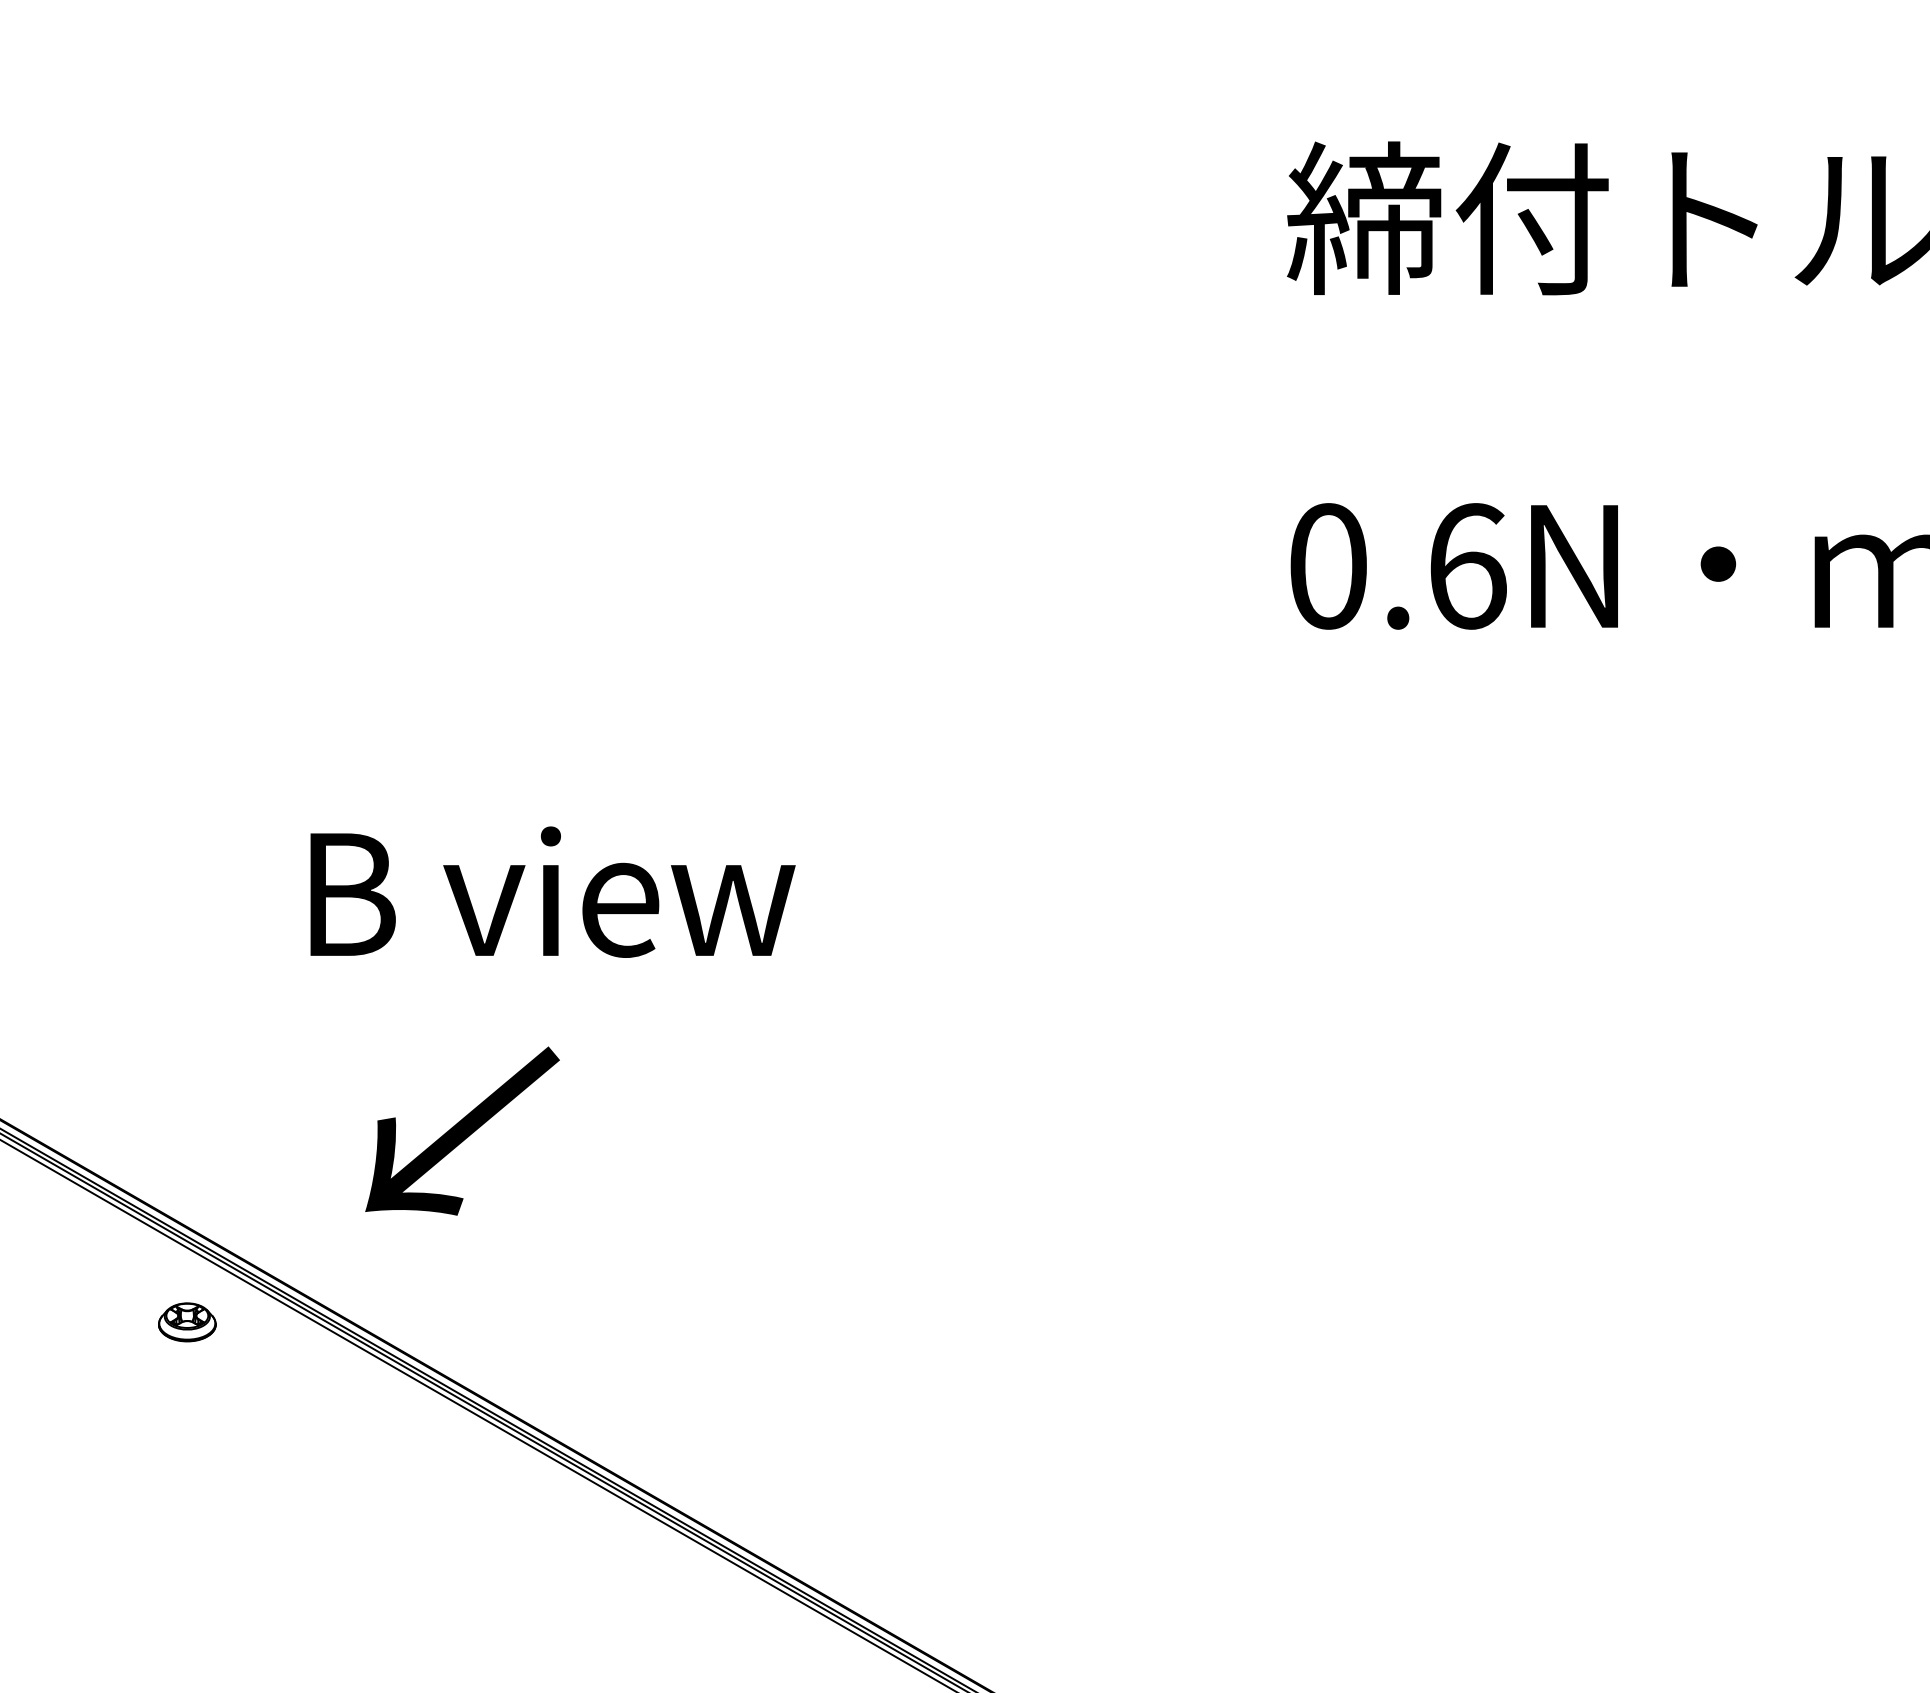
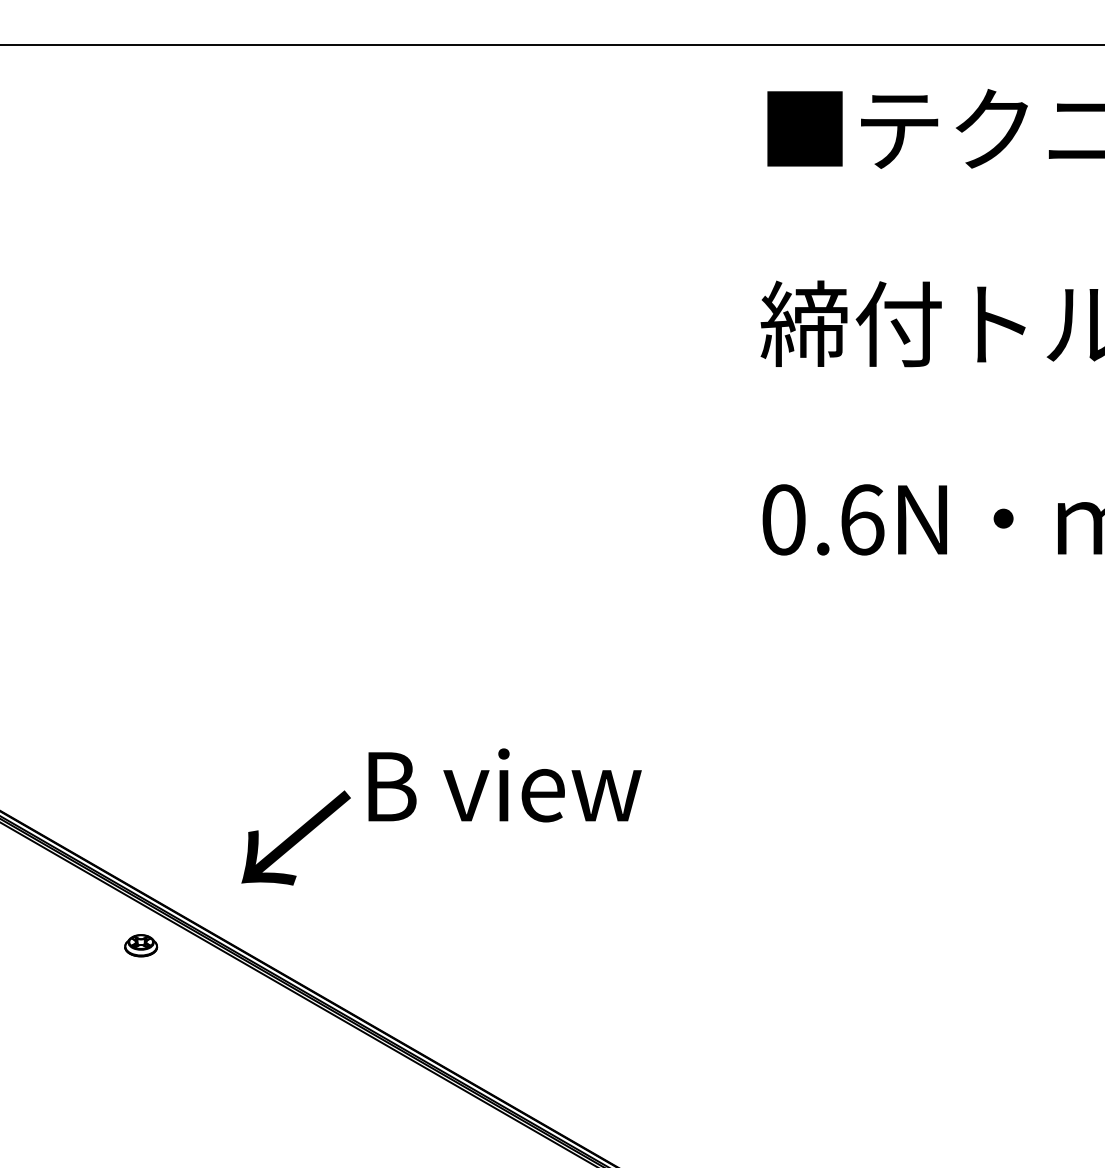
text: (551, 892) -> (504, 785), moved

